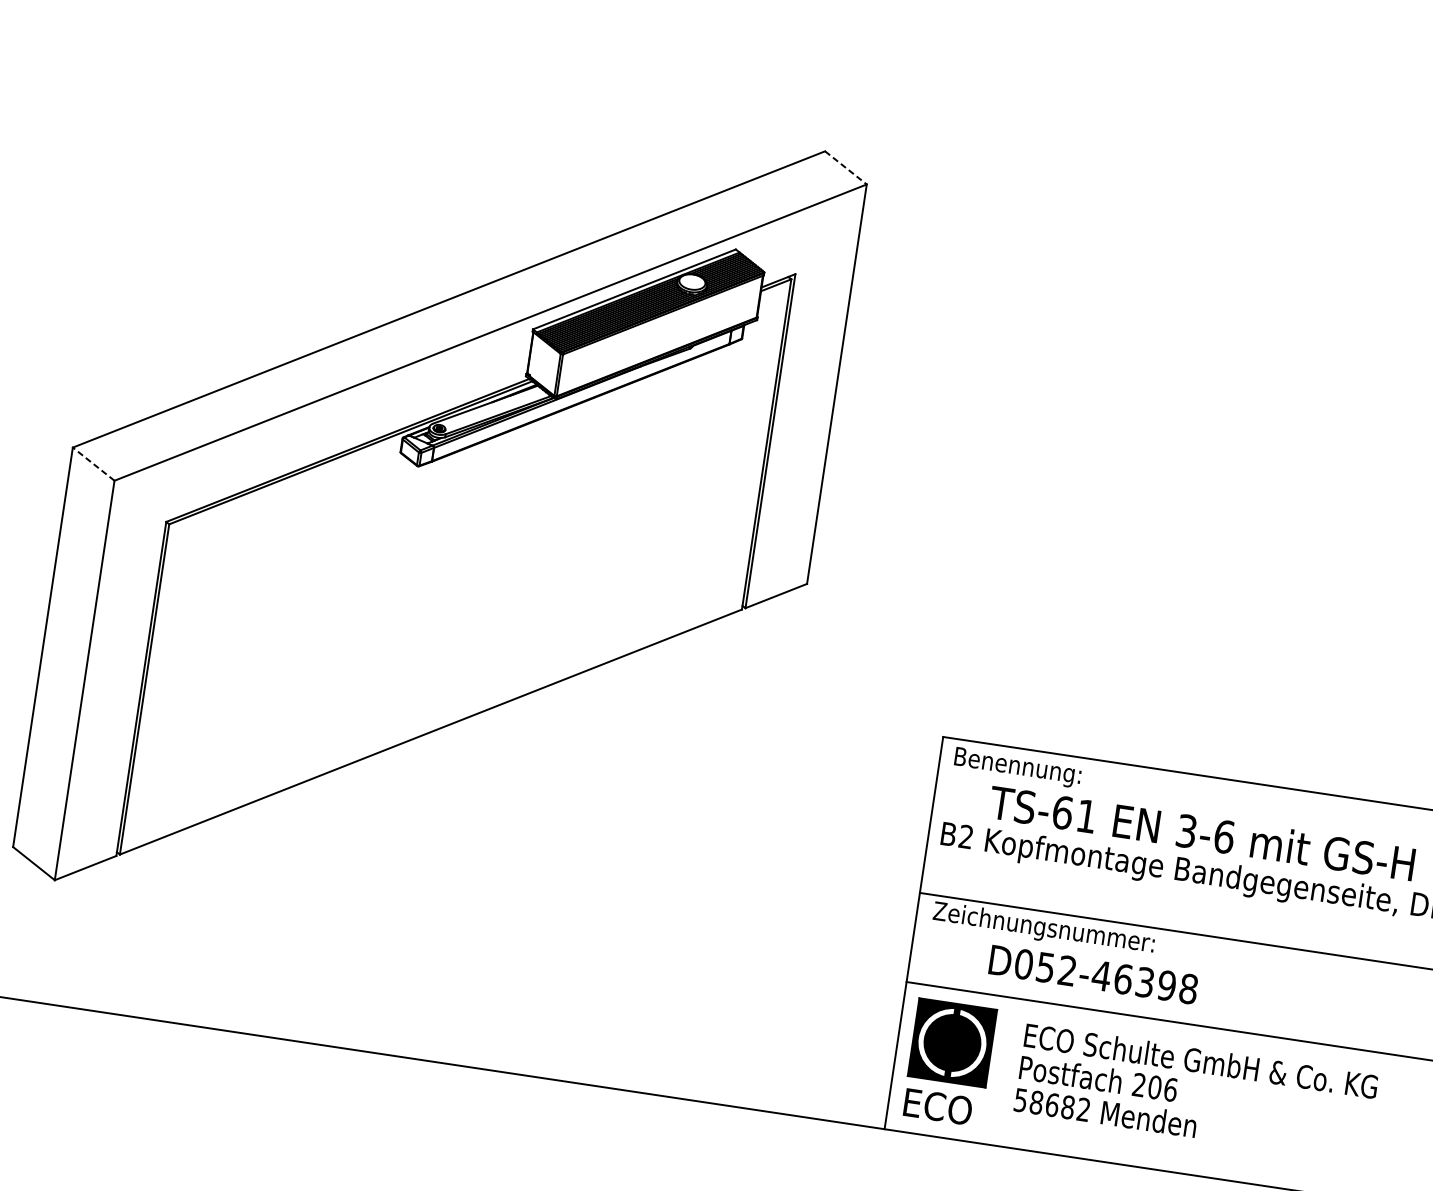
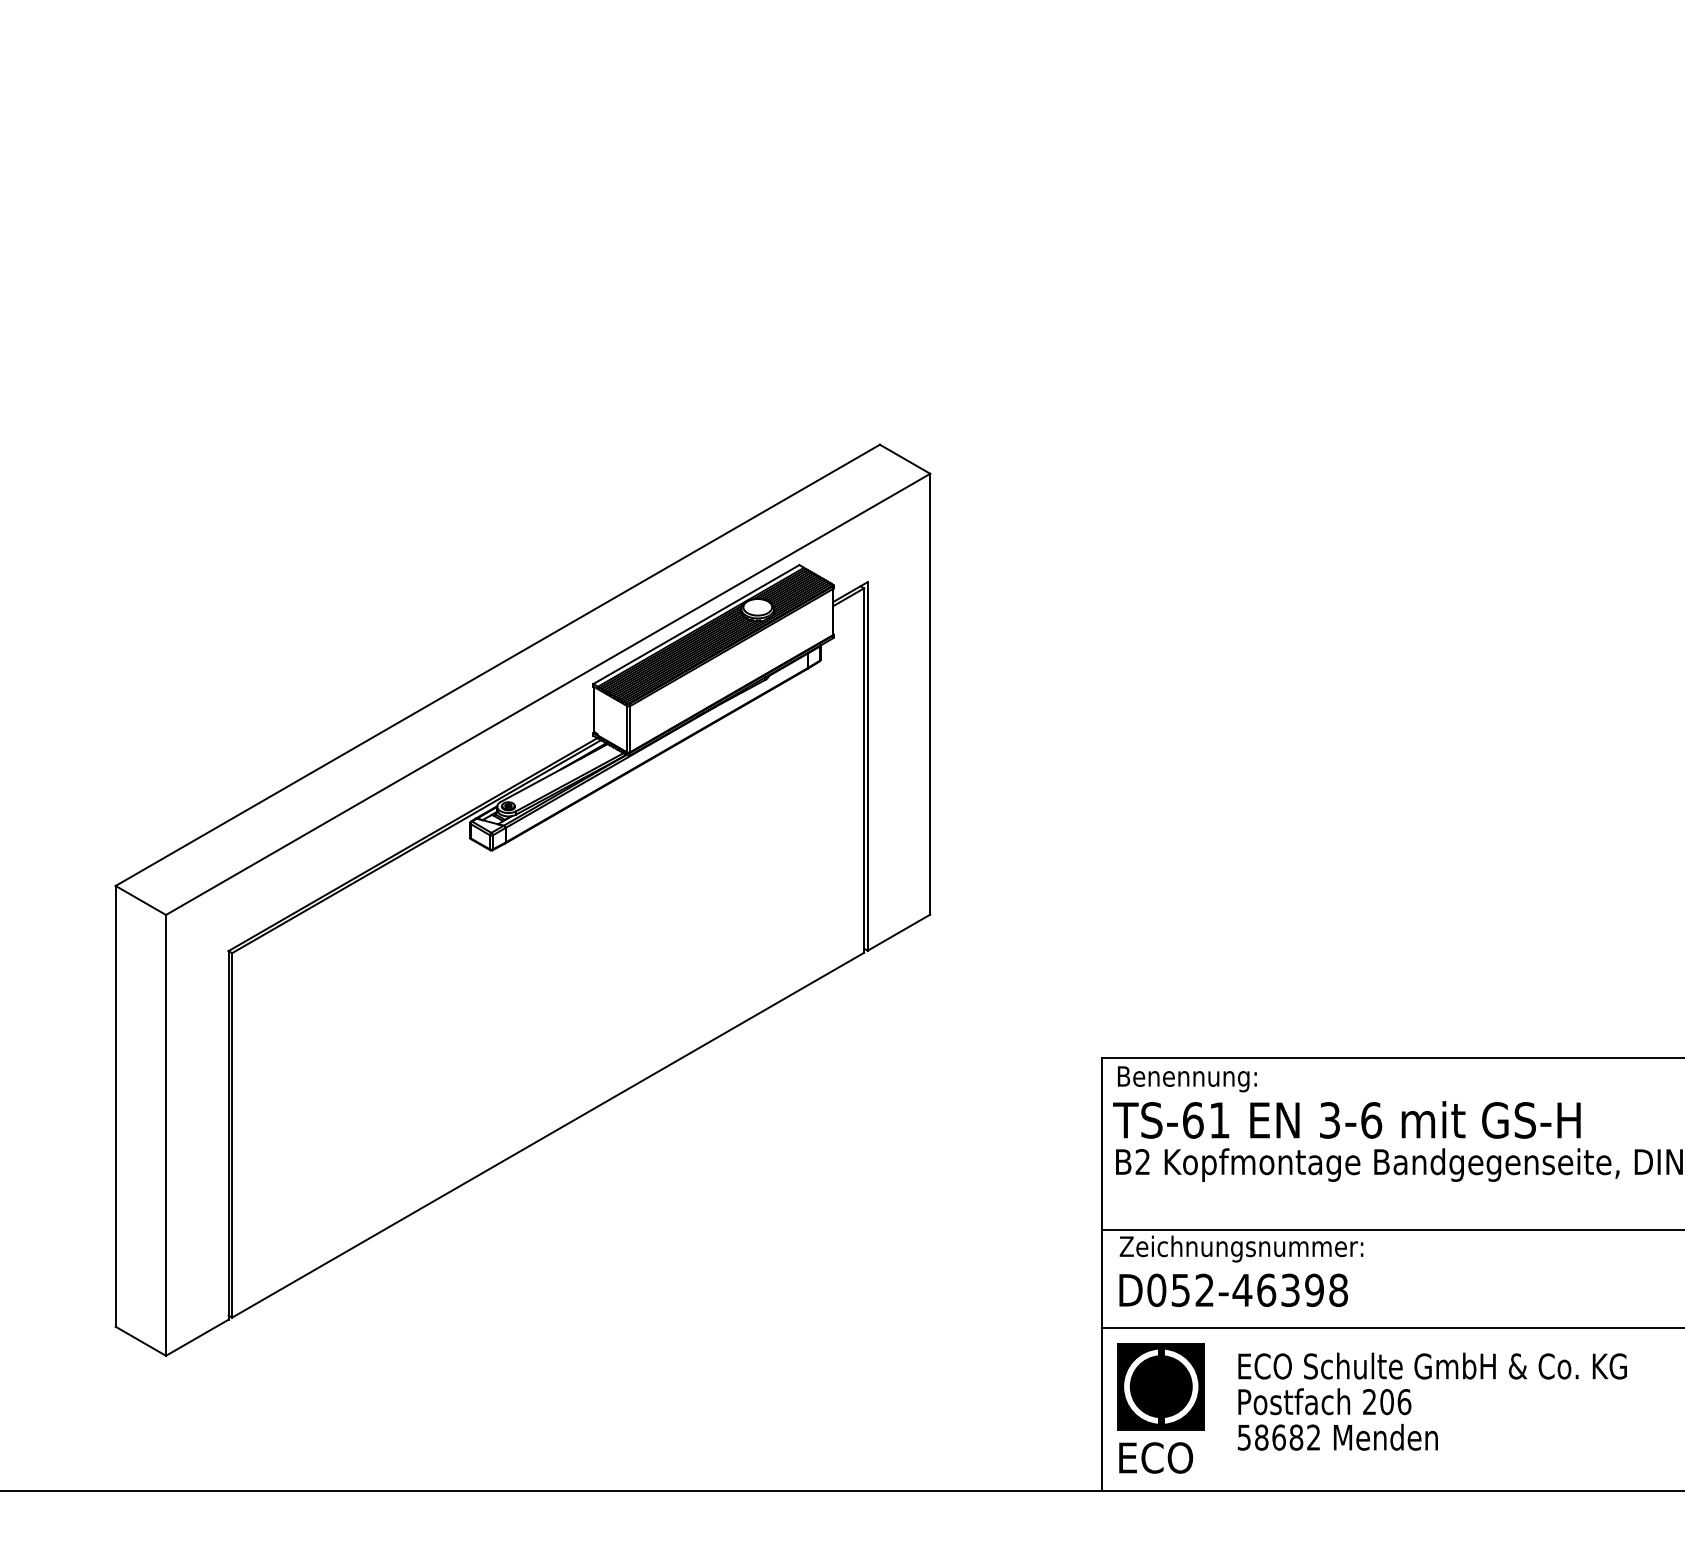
line: (846, 168) -> (905, 459), dashed -> solid
line: (93, 464) -> (140, 900), dashed -> solid
text: (1201, 832) -> (1346, 1119), moved
text: (1093, 974) -> (1233, 1289), moved

